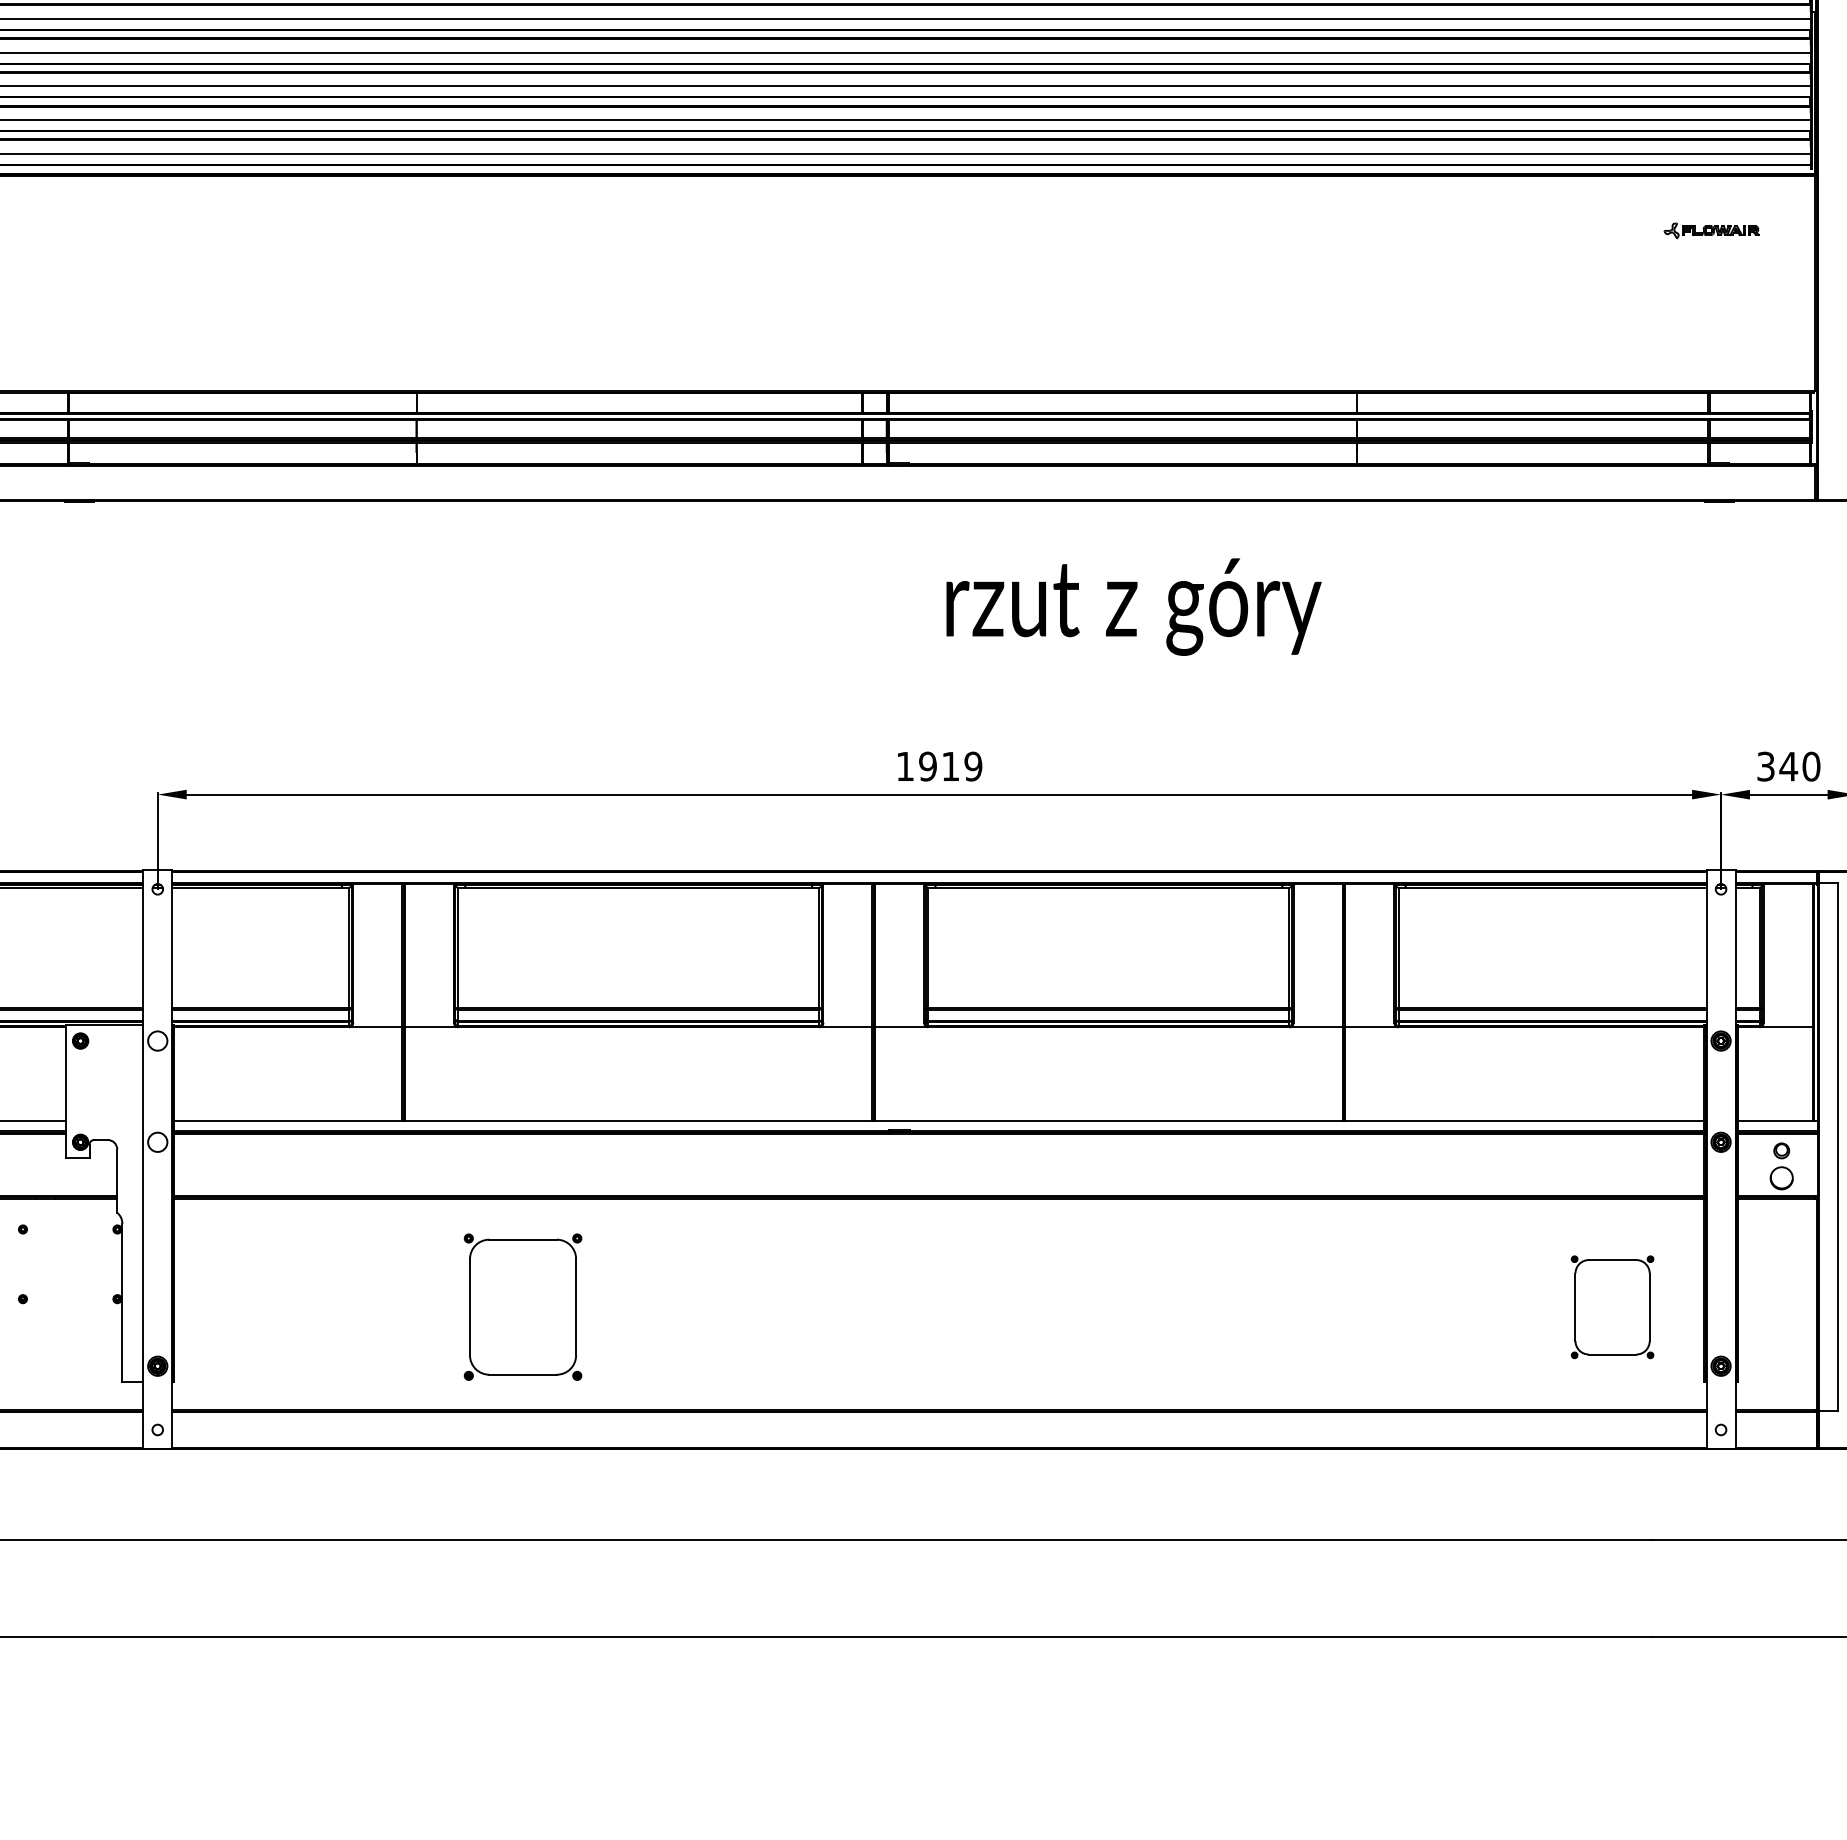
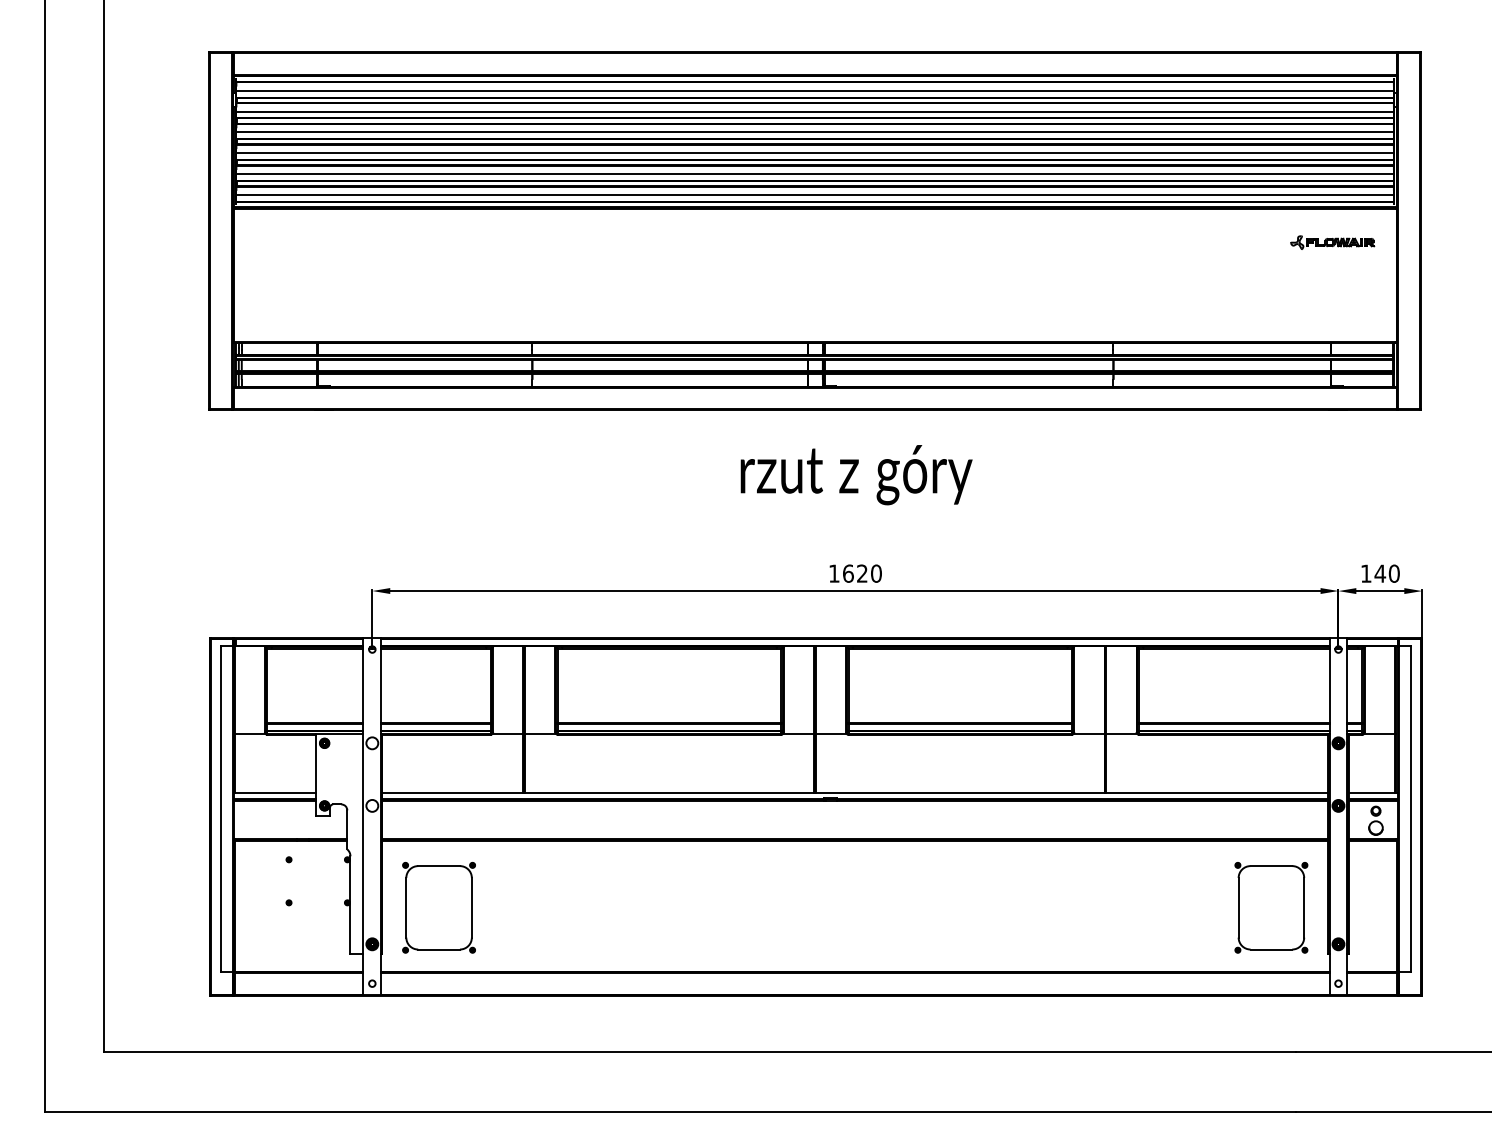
part: (1711, 230) -> (1332, 242), size x1.43
text: (1133, 607) -> (856, 475), moved
text: (949, 766) -> (861, 573), 1919 -> 1620
text: (1766, 766) -> (1366, 573), 340 -> 140
part: (522, 1306) -> (438, 907), moved
part: (1612, 1306) -> (1271, 907), size x1.43

